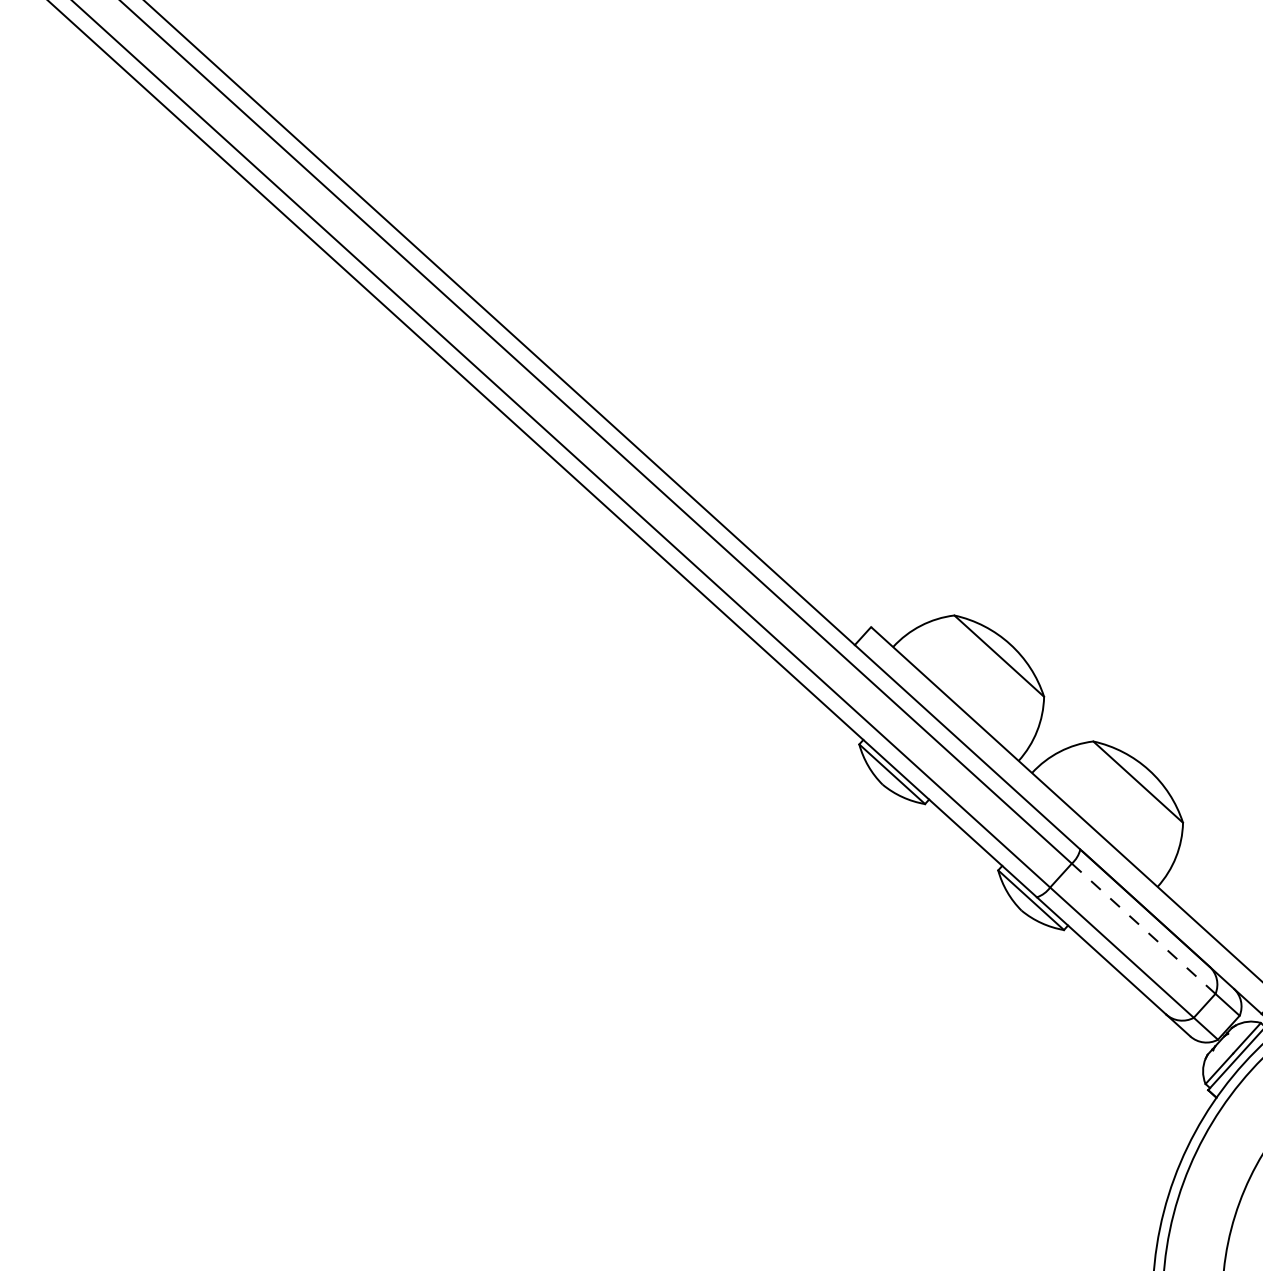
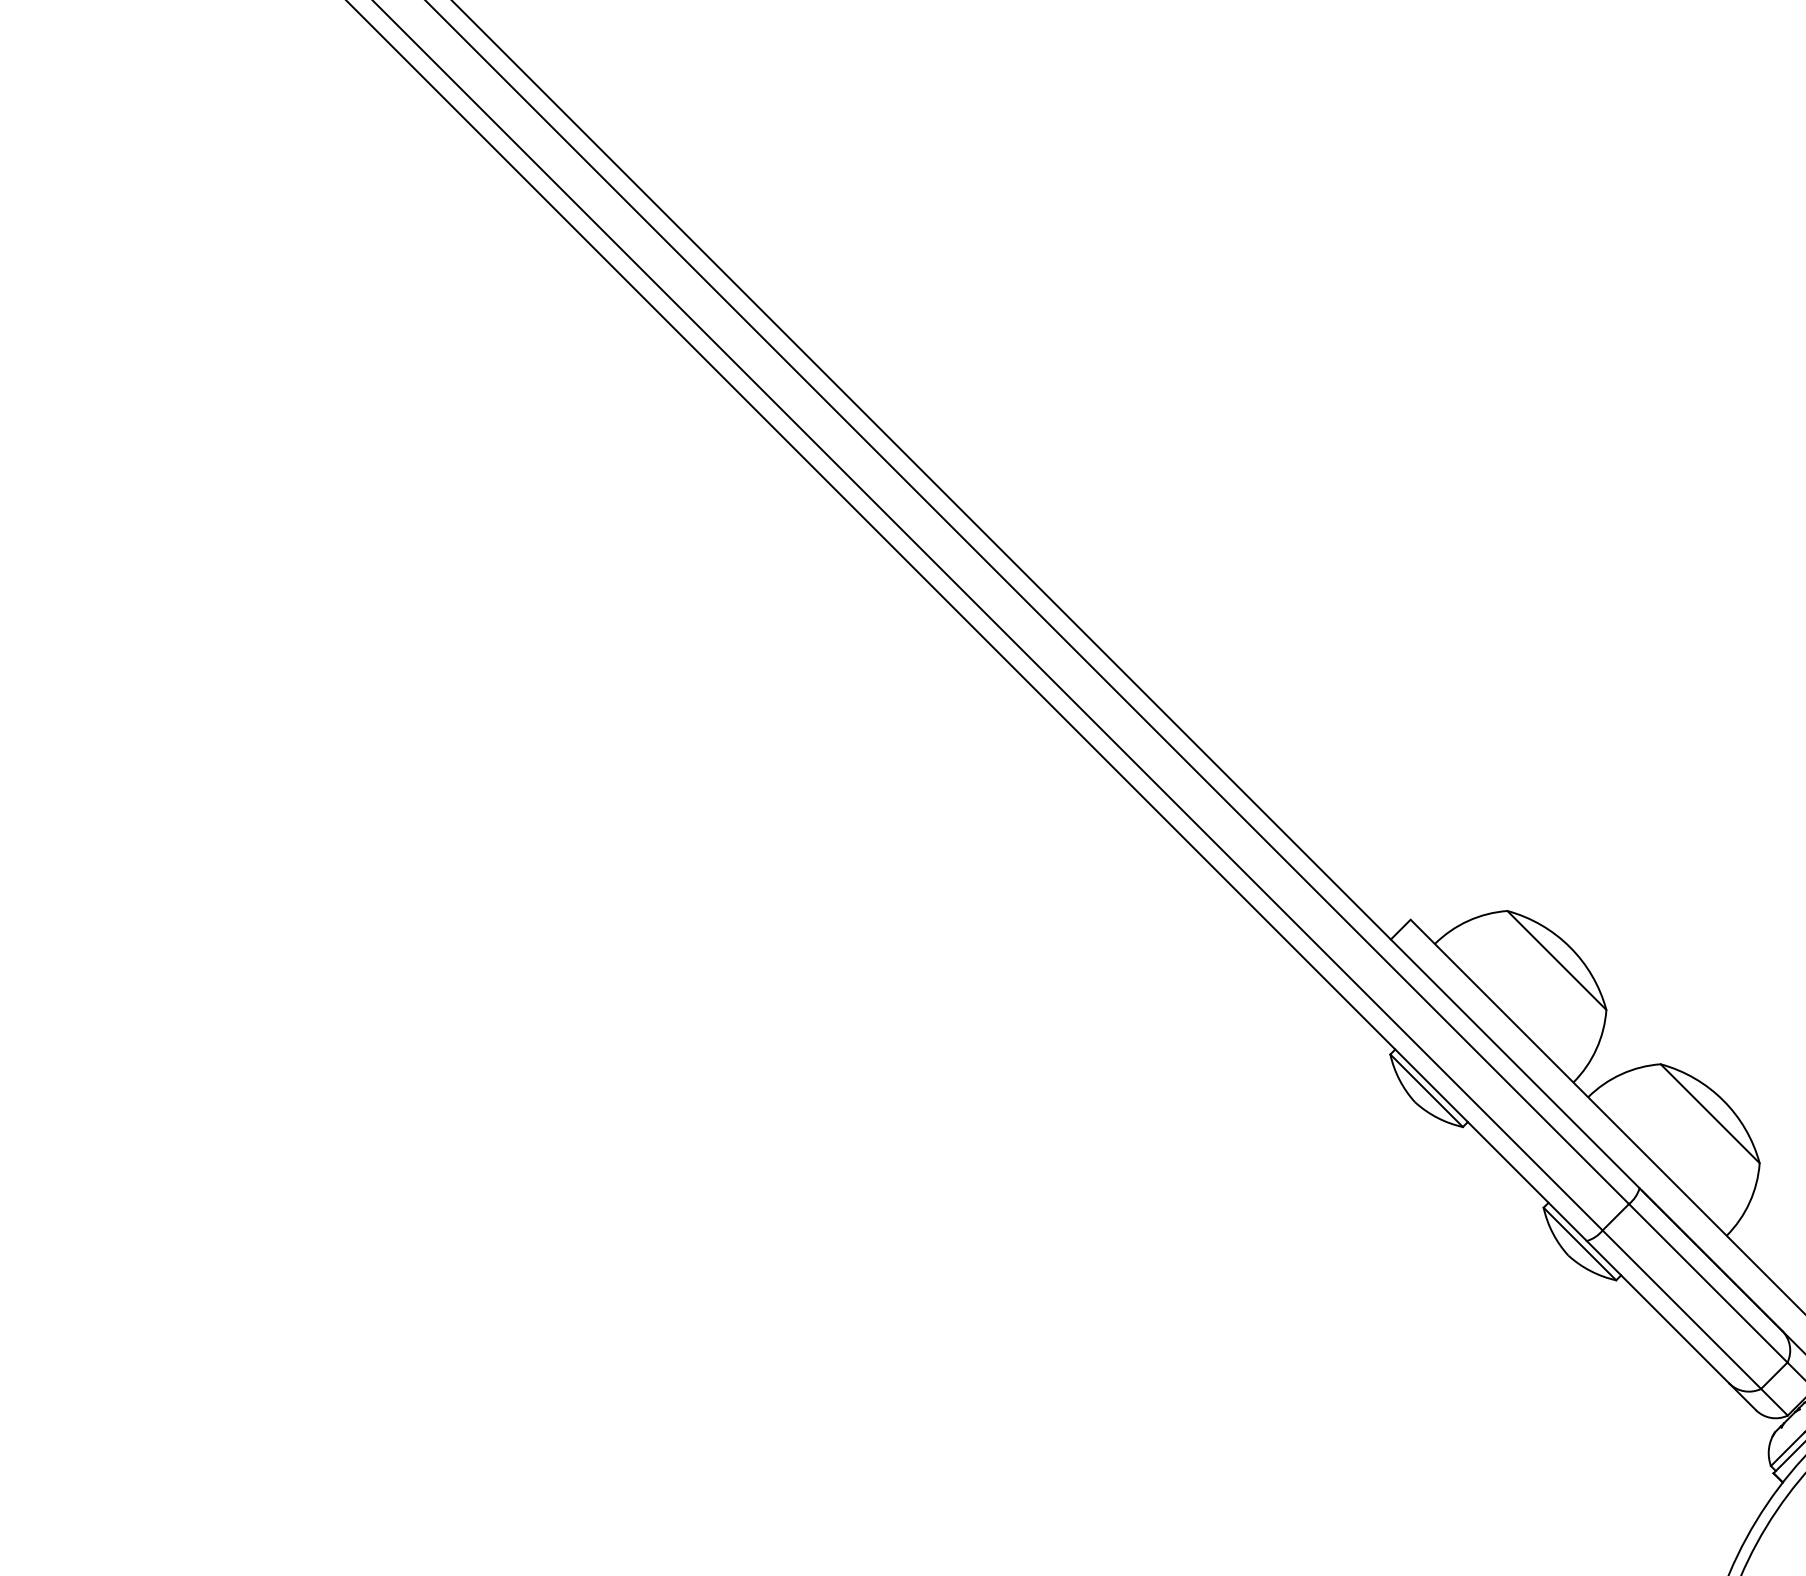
line: (1142, 928) -> (1707, 1282), dashed -> solid

